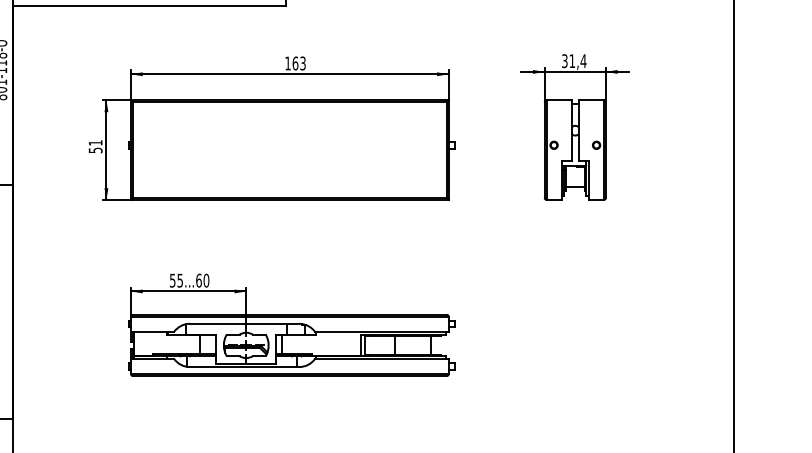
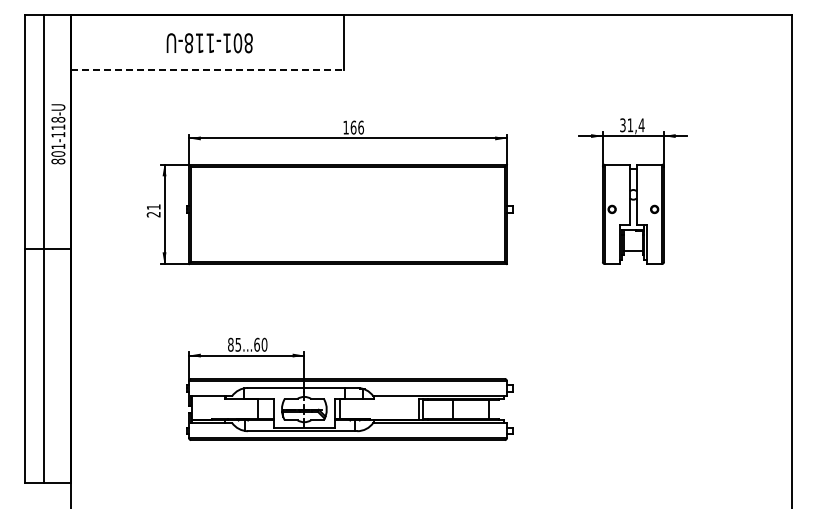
line: (150, 5) -> (208, 69), solid -> dashed
text: (303, 63) -> (361, 127), 163 -> 166
text: (95, 150) -> (153, 214), 51 -> 21
text: (172, 280) -> (230, 344), 55...60 -> 85...60

